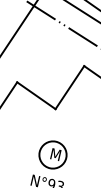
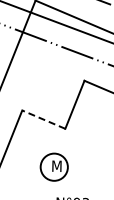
line: (36, 95) -> (43, 119), solid -> dashed
part: (52, 154) -> (53, 166), moved

